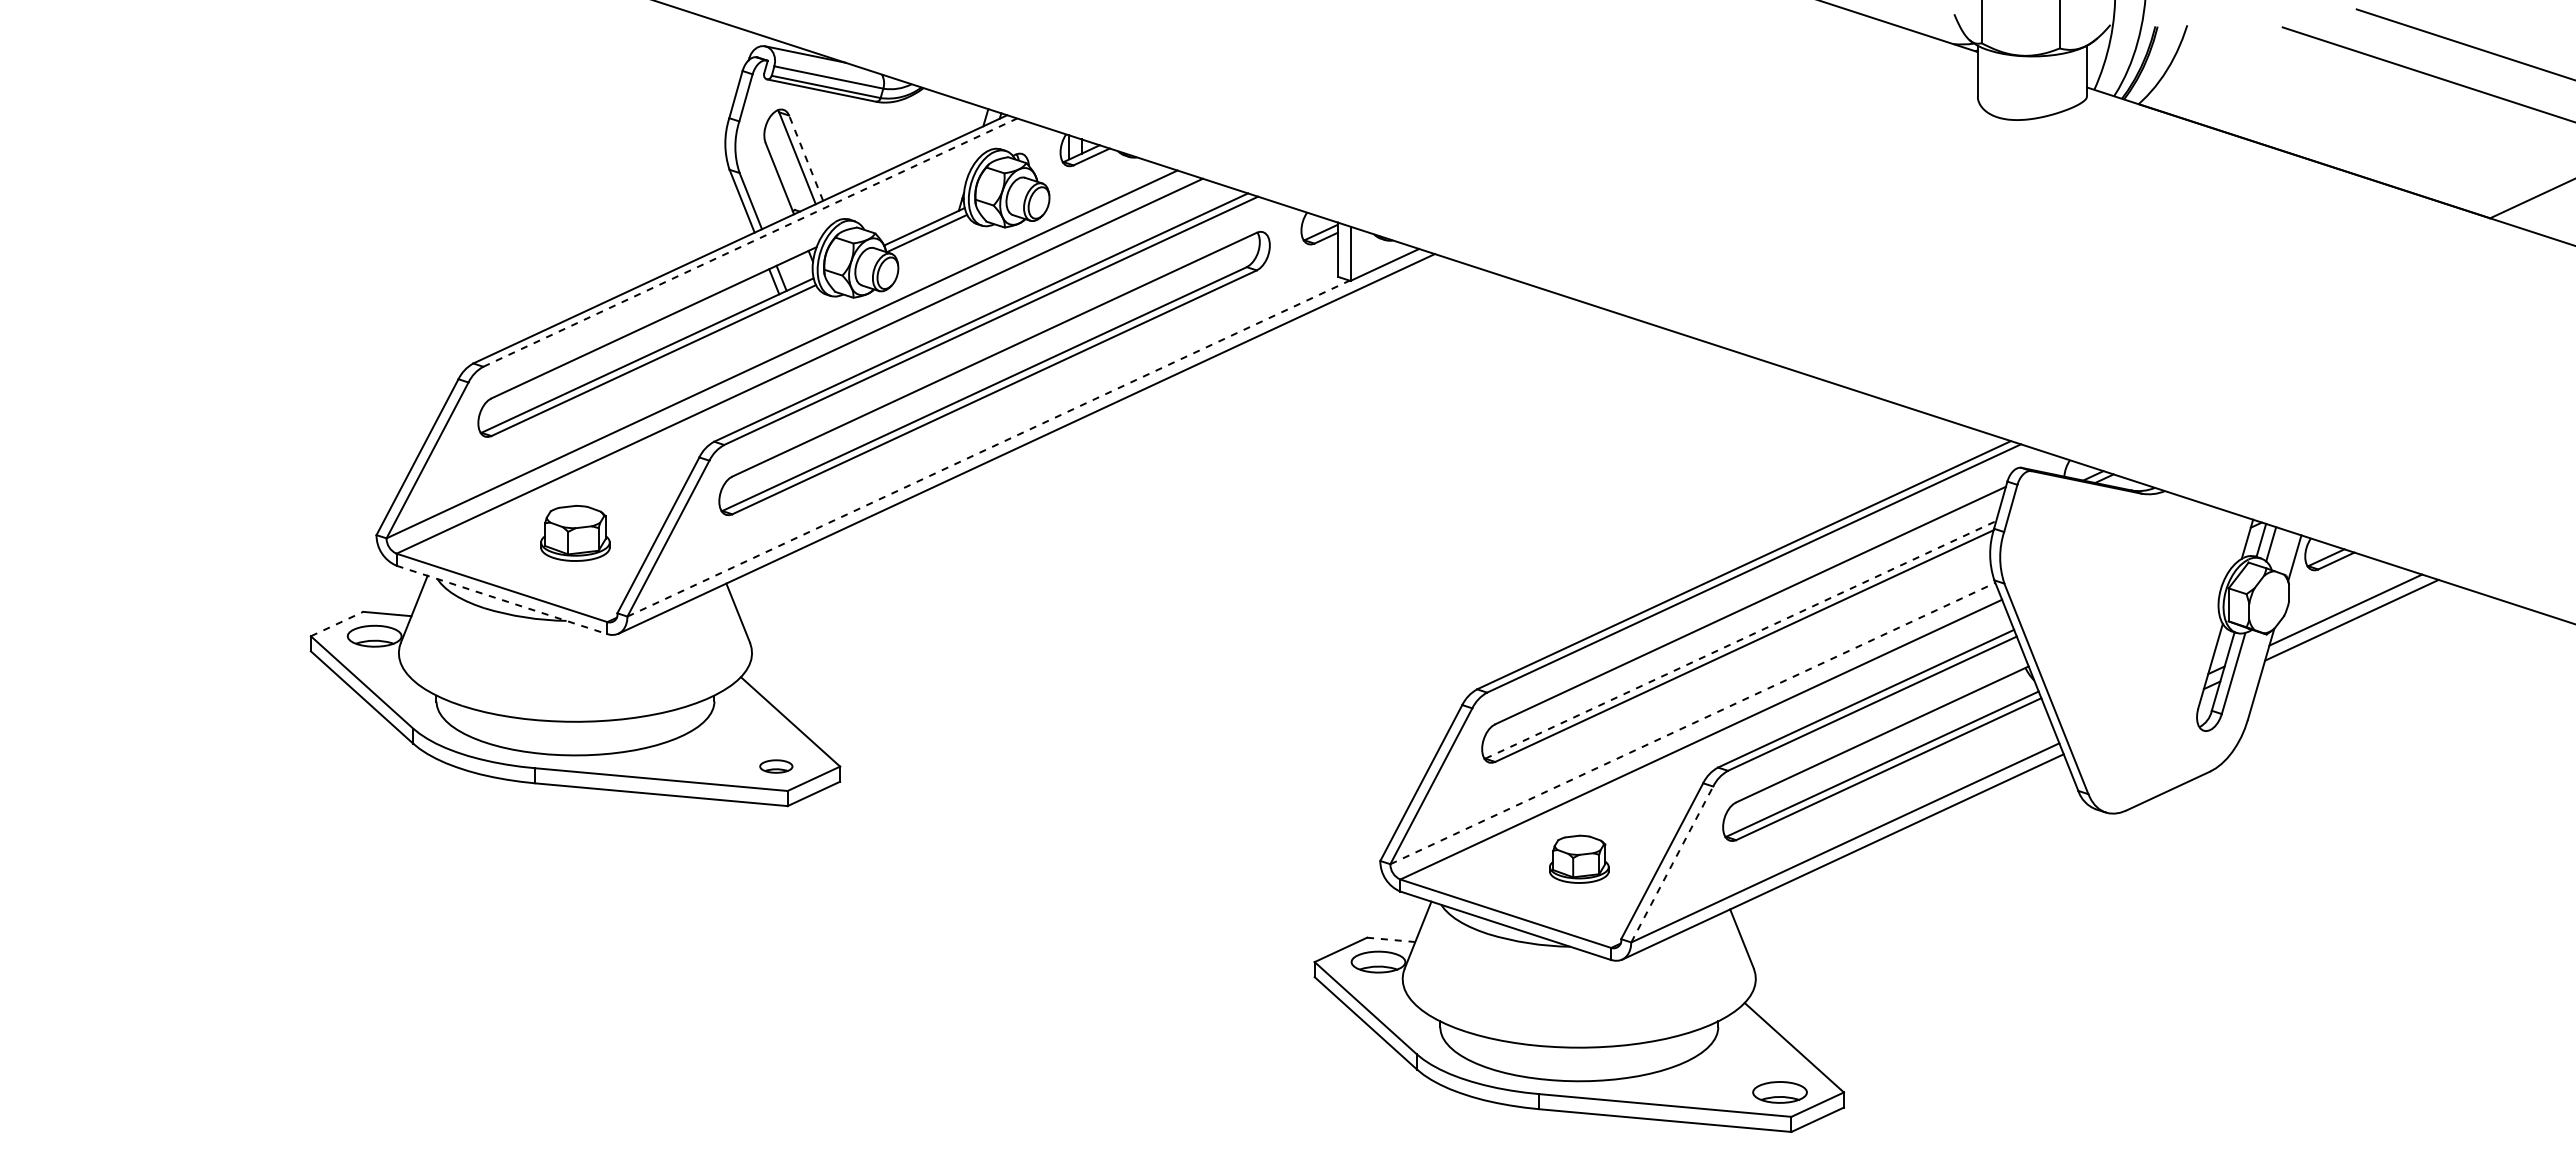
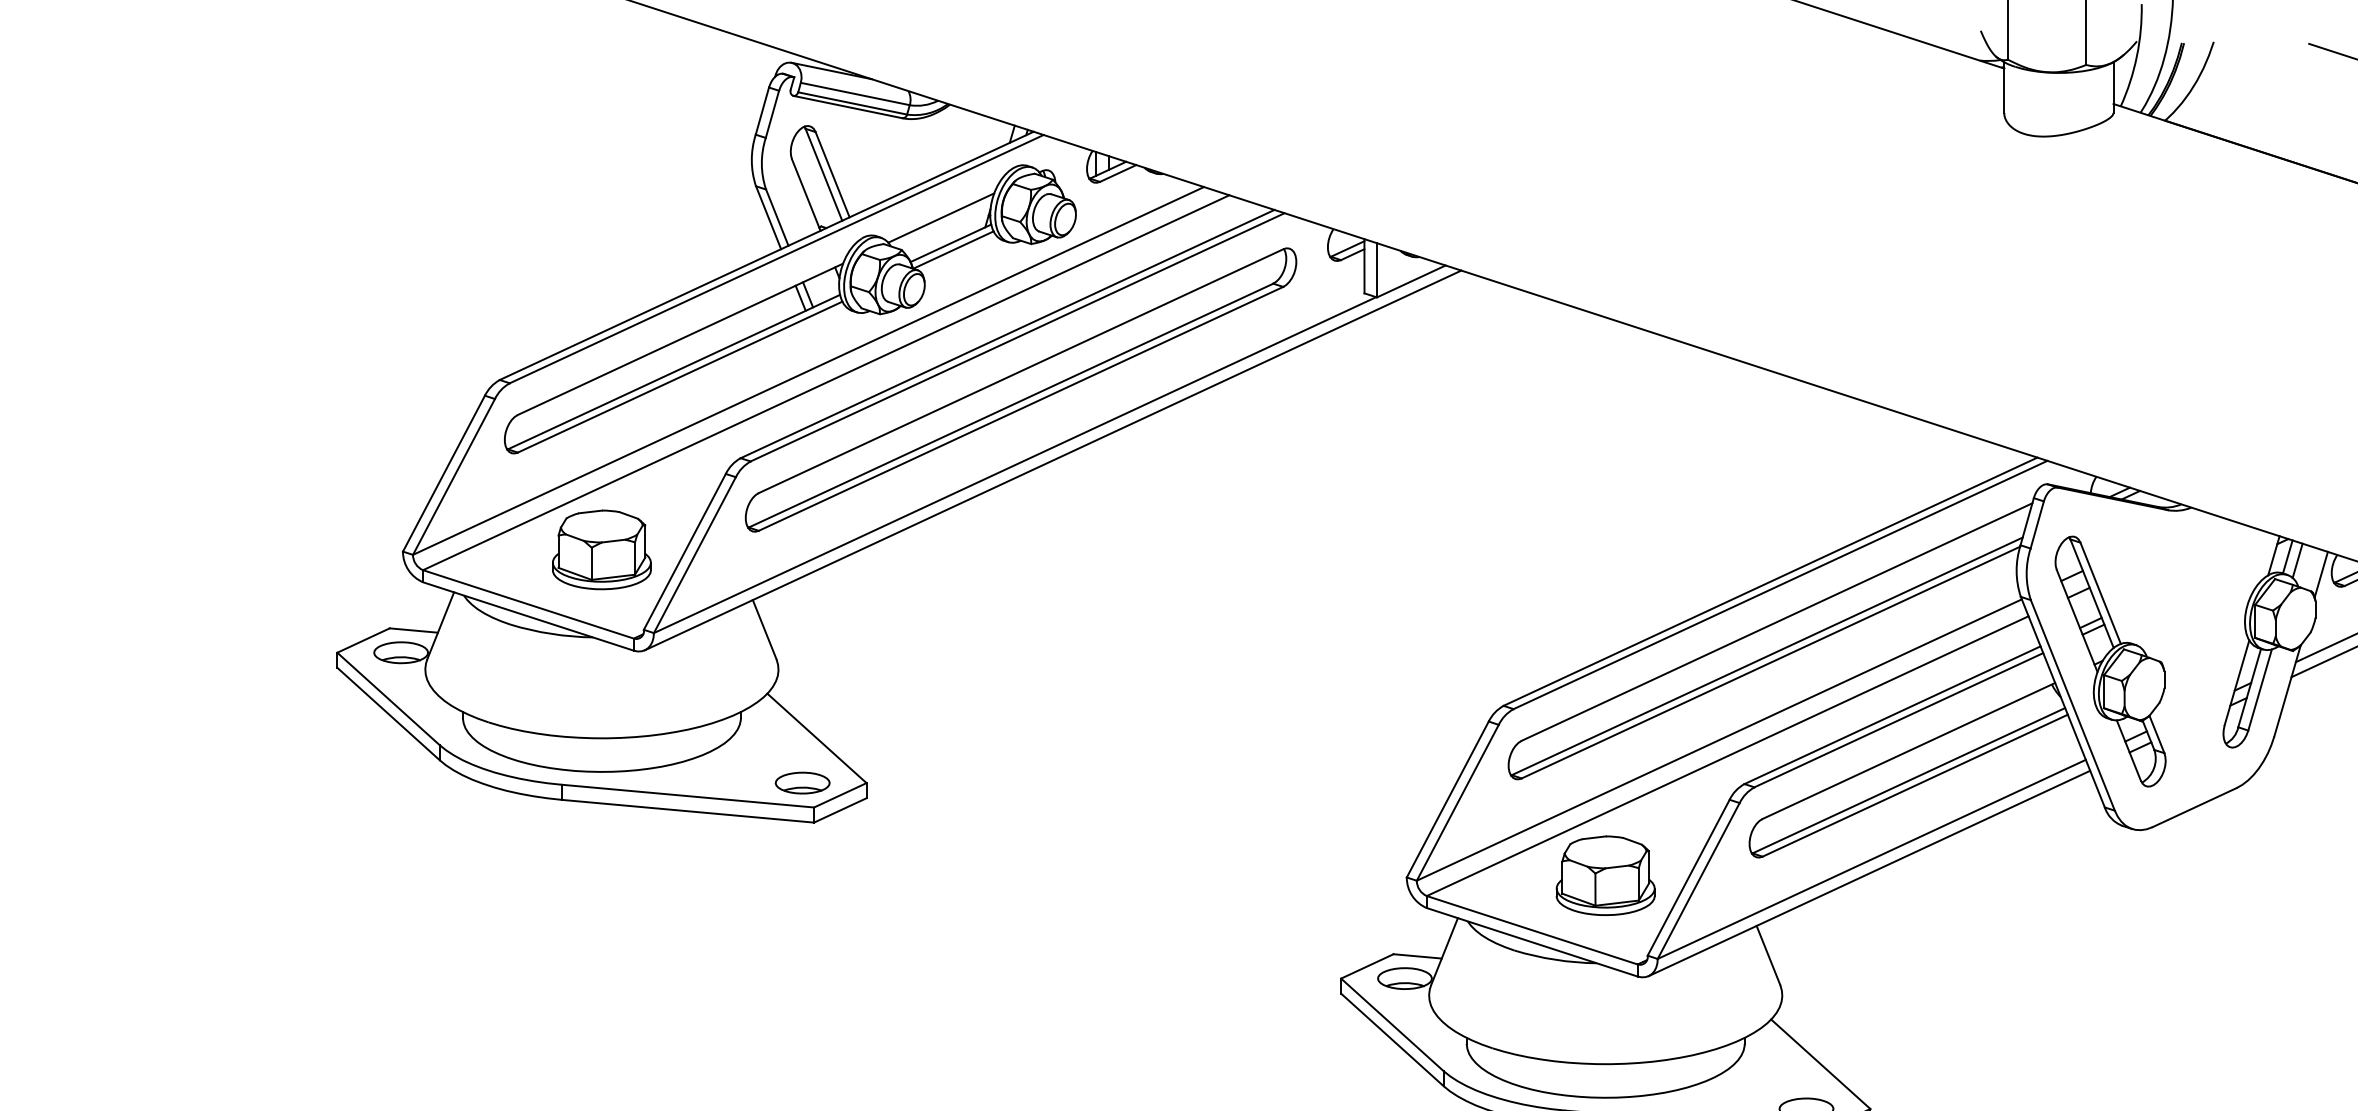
line: (806, 158) -> (832, 175), dashed -> solid
line: (914, 201) -> (940, 218), added
line: (750, 242) -> (776, 259), dashed -> solid
line: (989, 448) -> (1015, 465), dashed -> solid
part: (575, 533) -> (601, 550), size x1.43
line: (502, 599) -> (528, 616), dashed -> solid
line: (337, 624) -> (363, 641), dashed -> solid
line: (1740, 639) -> (1766, 656), dashed -> solid
part: (2084, 644) -> (2110, 661), added
line: (1692, 723) -> (1718, 740), dashed -> solid
part: (776, 766) -> (802, 783), size x1.67
part: (1579, 859) -> (1605, 876), size x1.67
line: (1672, 864) -> (1698, 881), dashed -> solid
line: (1391, 939) -> (1417, 956), dashed -> solid

